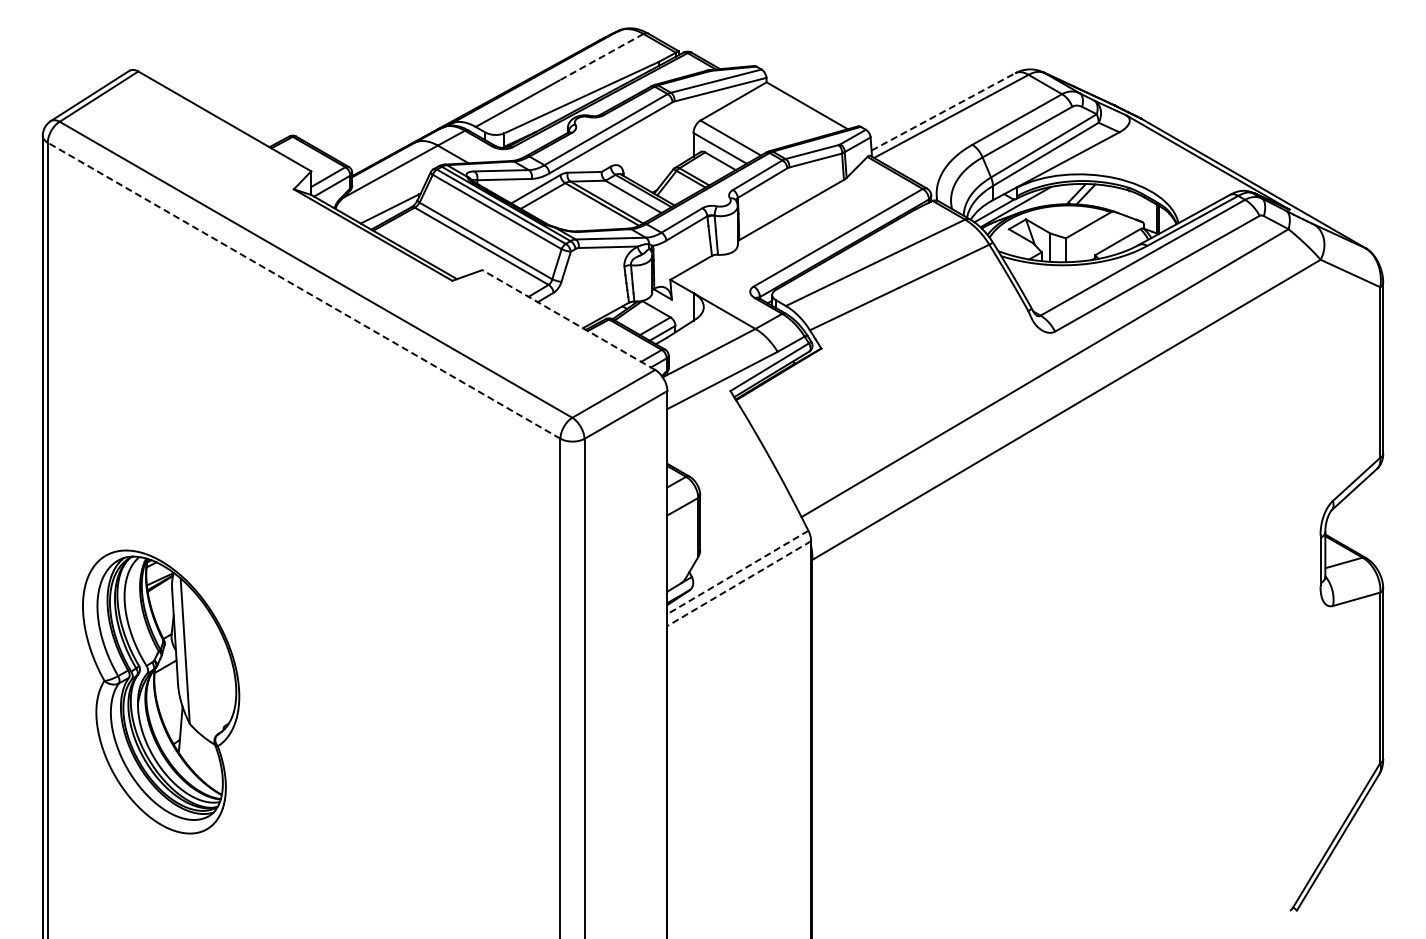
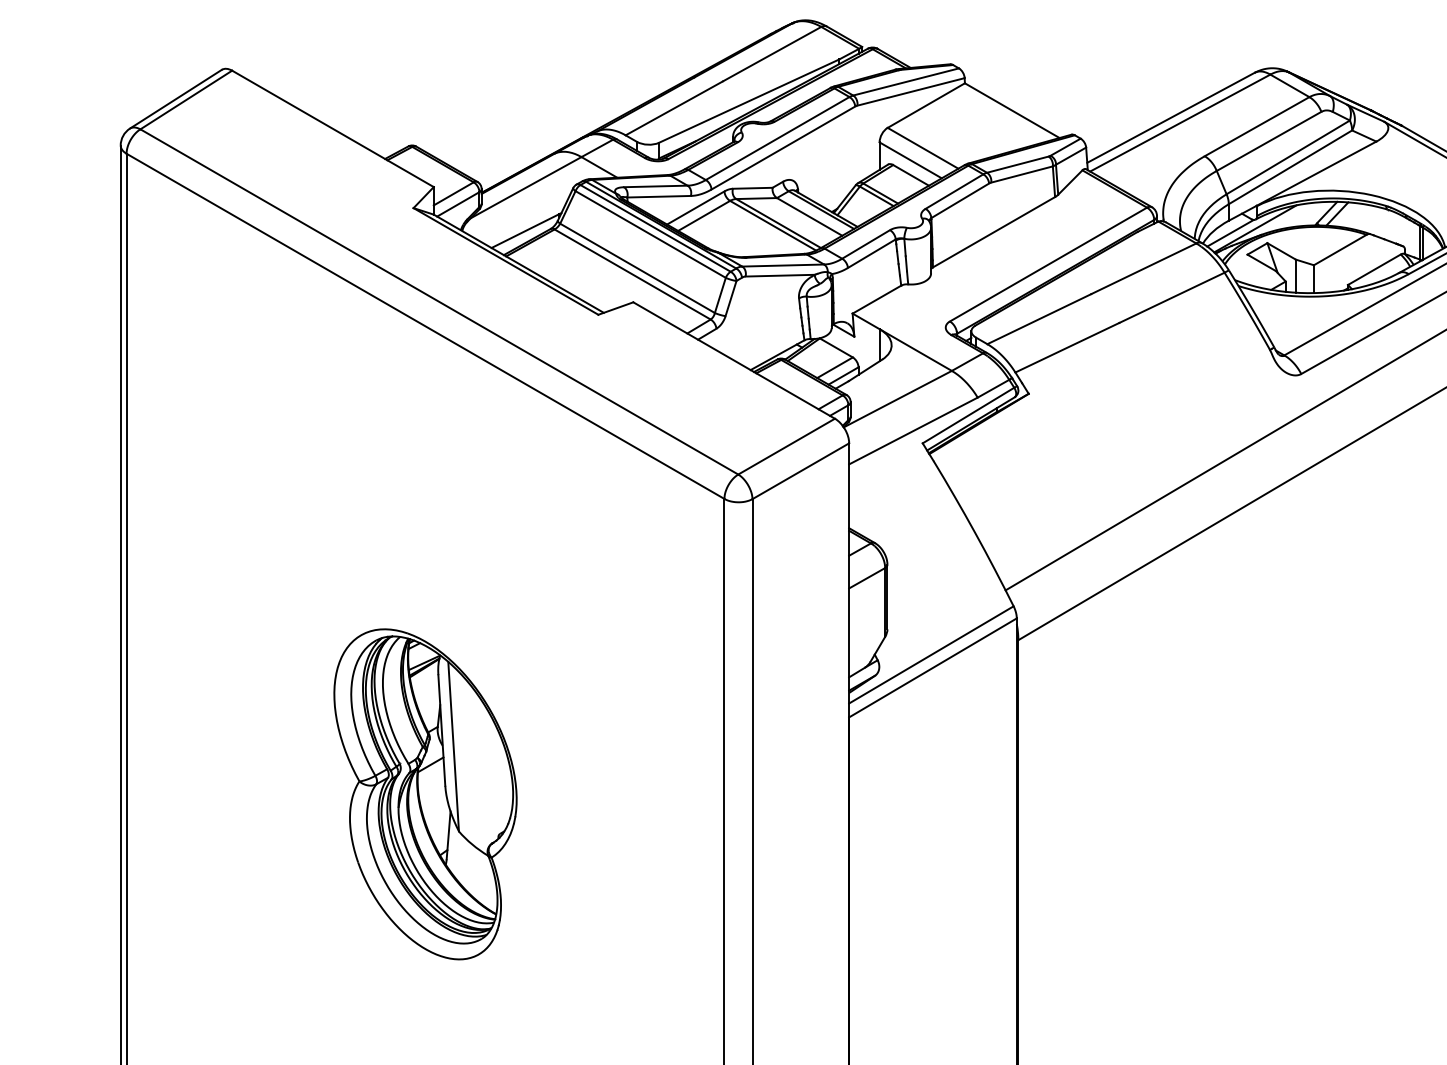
line: (600, 57) -> (771, 54), dashed -> solid
line: (943, 111) -> (1171, 117), dashed -> solid
line: (304, 290) -> (425, 326), dashed -> solid
line: (568, 320) -> (733, 361), dashed -> solid
line: (737, 572) -> (930, 654), dashed -> solid
line: (738, 583) -> (932, 667), dashed -> solid
part: (161, 691) -> (425, 793), moved

